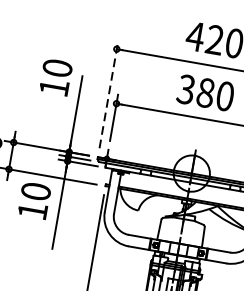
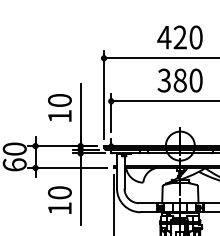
text: (55, 76) -> (59, 107), moved
line: (109, 93) -> (104, 94), dashed -> solid
text: (34, 199) -> (59, 199), moved

